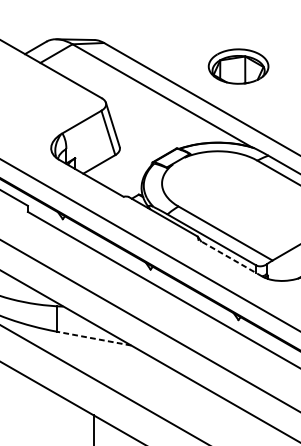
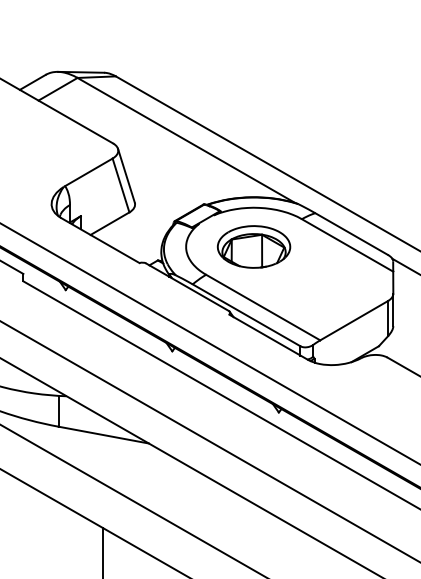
part: (238, 66) -> (253, 246), moved
line: (229, 257) -> (268, 336), dashed -> solid
line: (93, 338) -> (103, 435), dashed -> solid

